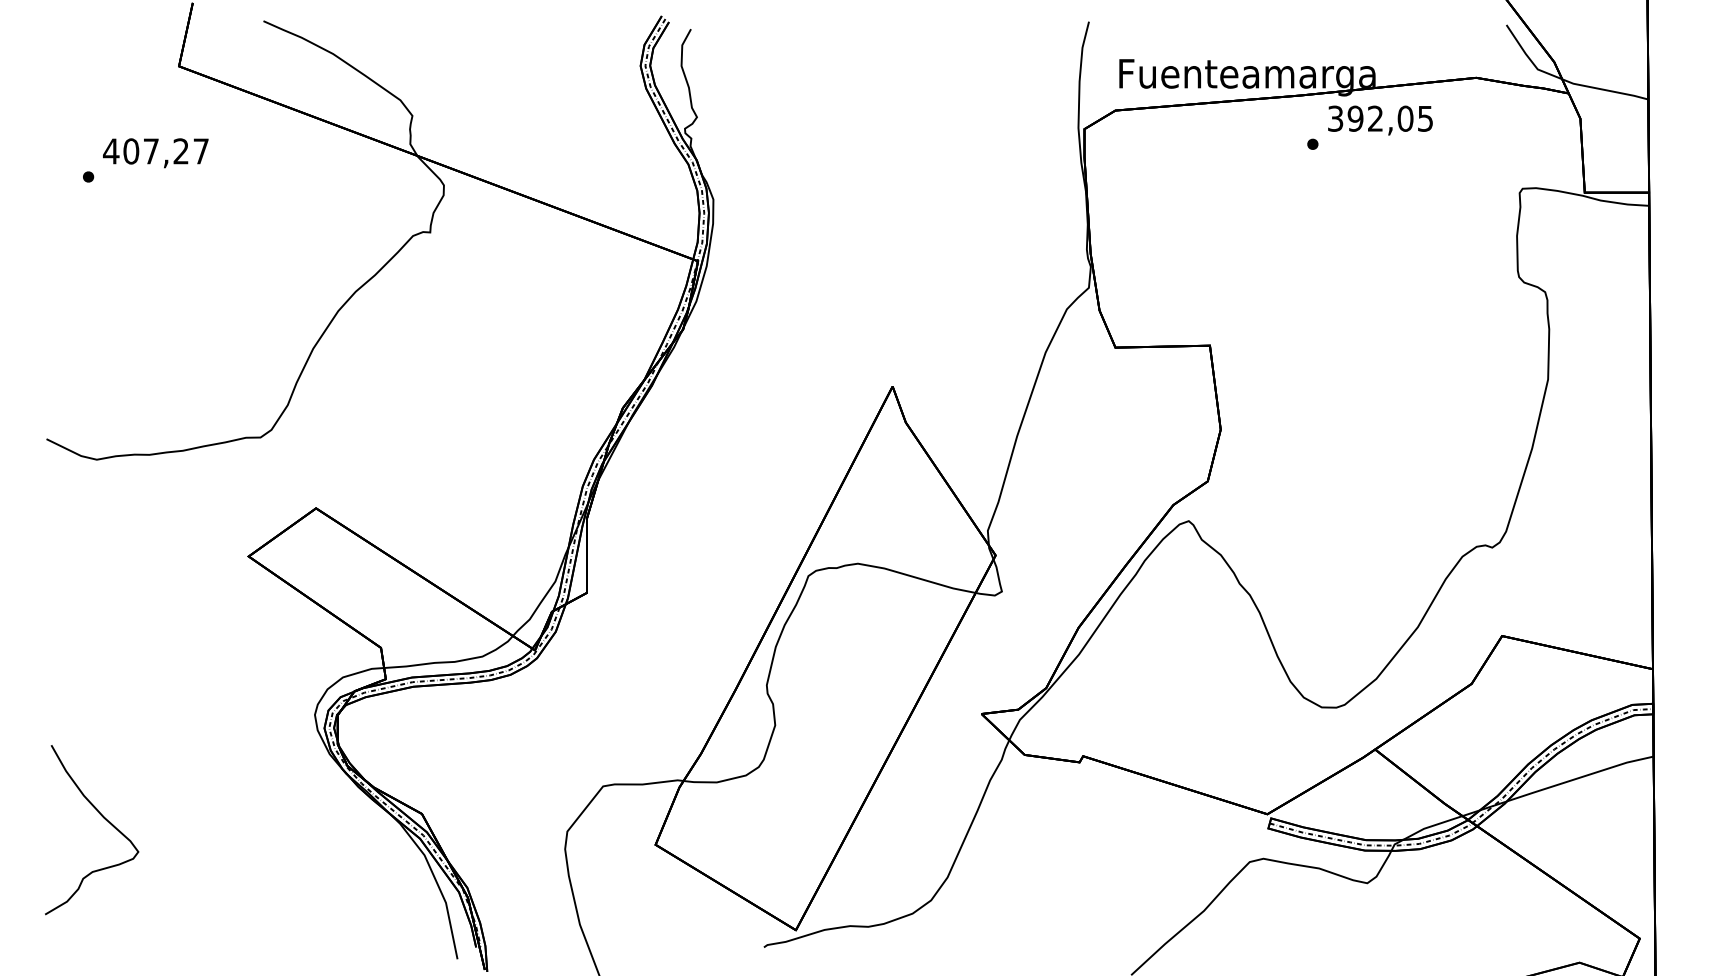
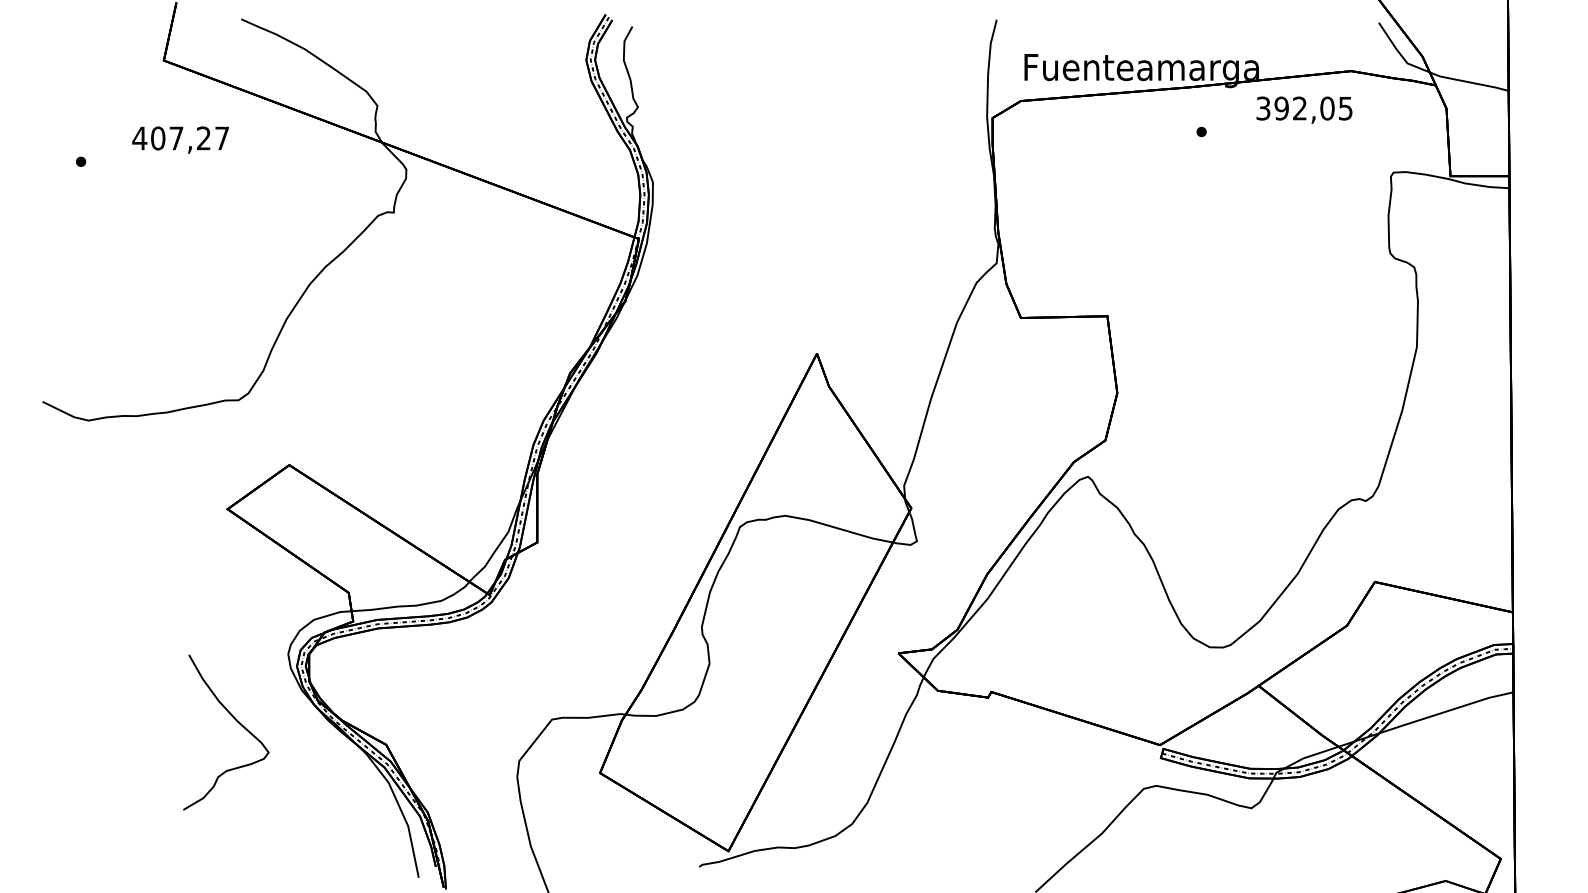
text: (1380, 119) -> (1304, 109), moved
text: (155, 152) -> (180, 139), moved
curve: (103, 817) -> (236, 721), moved

